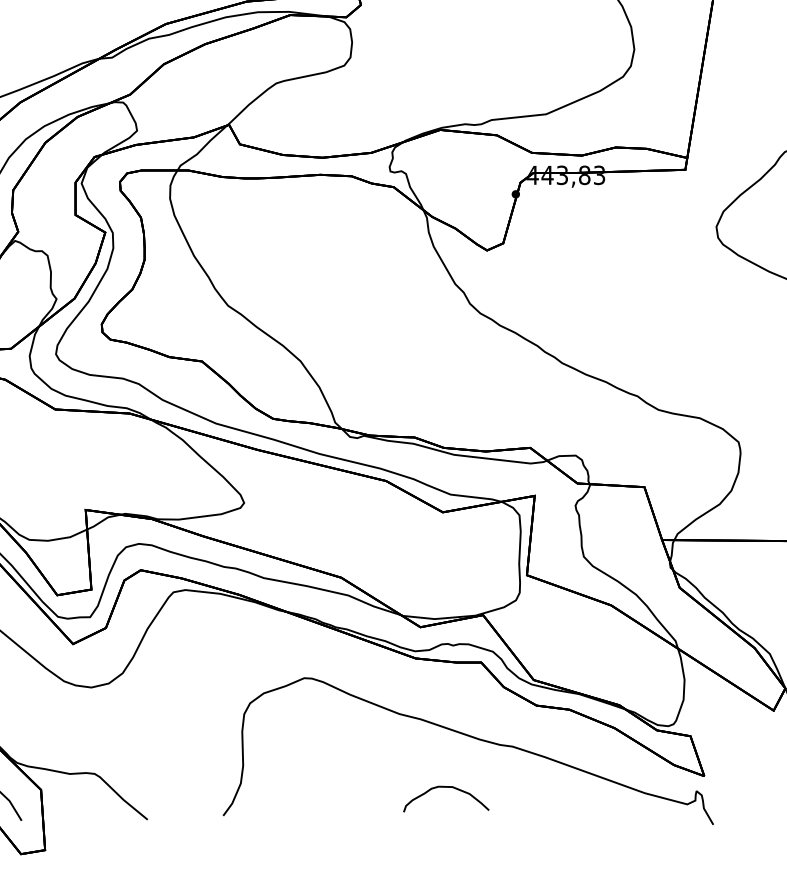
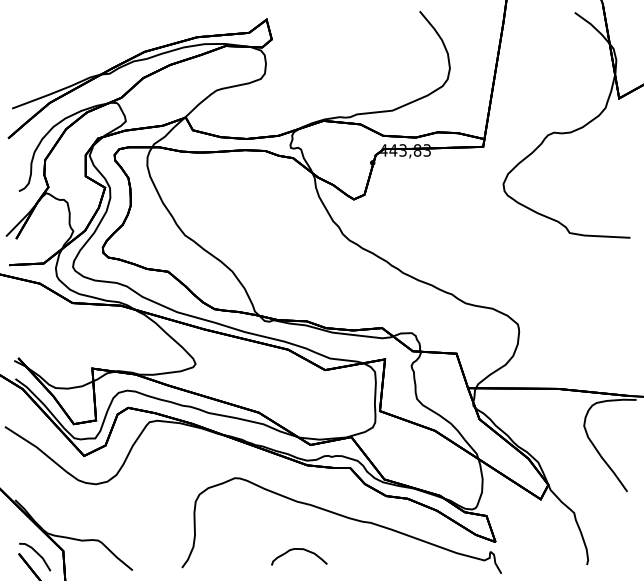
curve: (446, 787) -> (299, 549), moved

